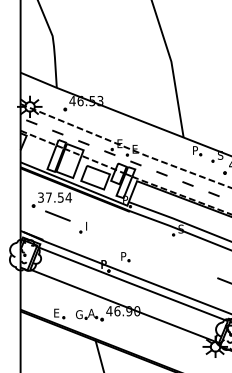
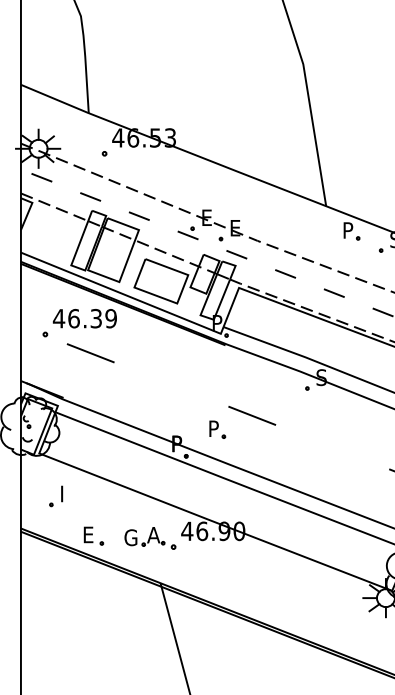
text: (54, 197) -> (84, 318), 37.54 -> 46.39
part: (83, 227) -> (56, 496), moved
line: (143, 249) -> (251, 415), added

